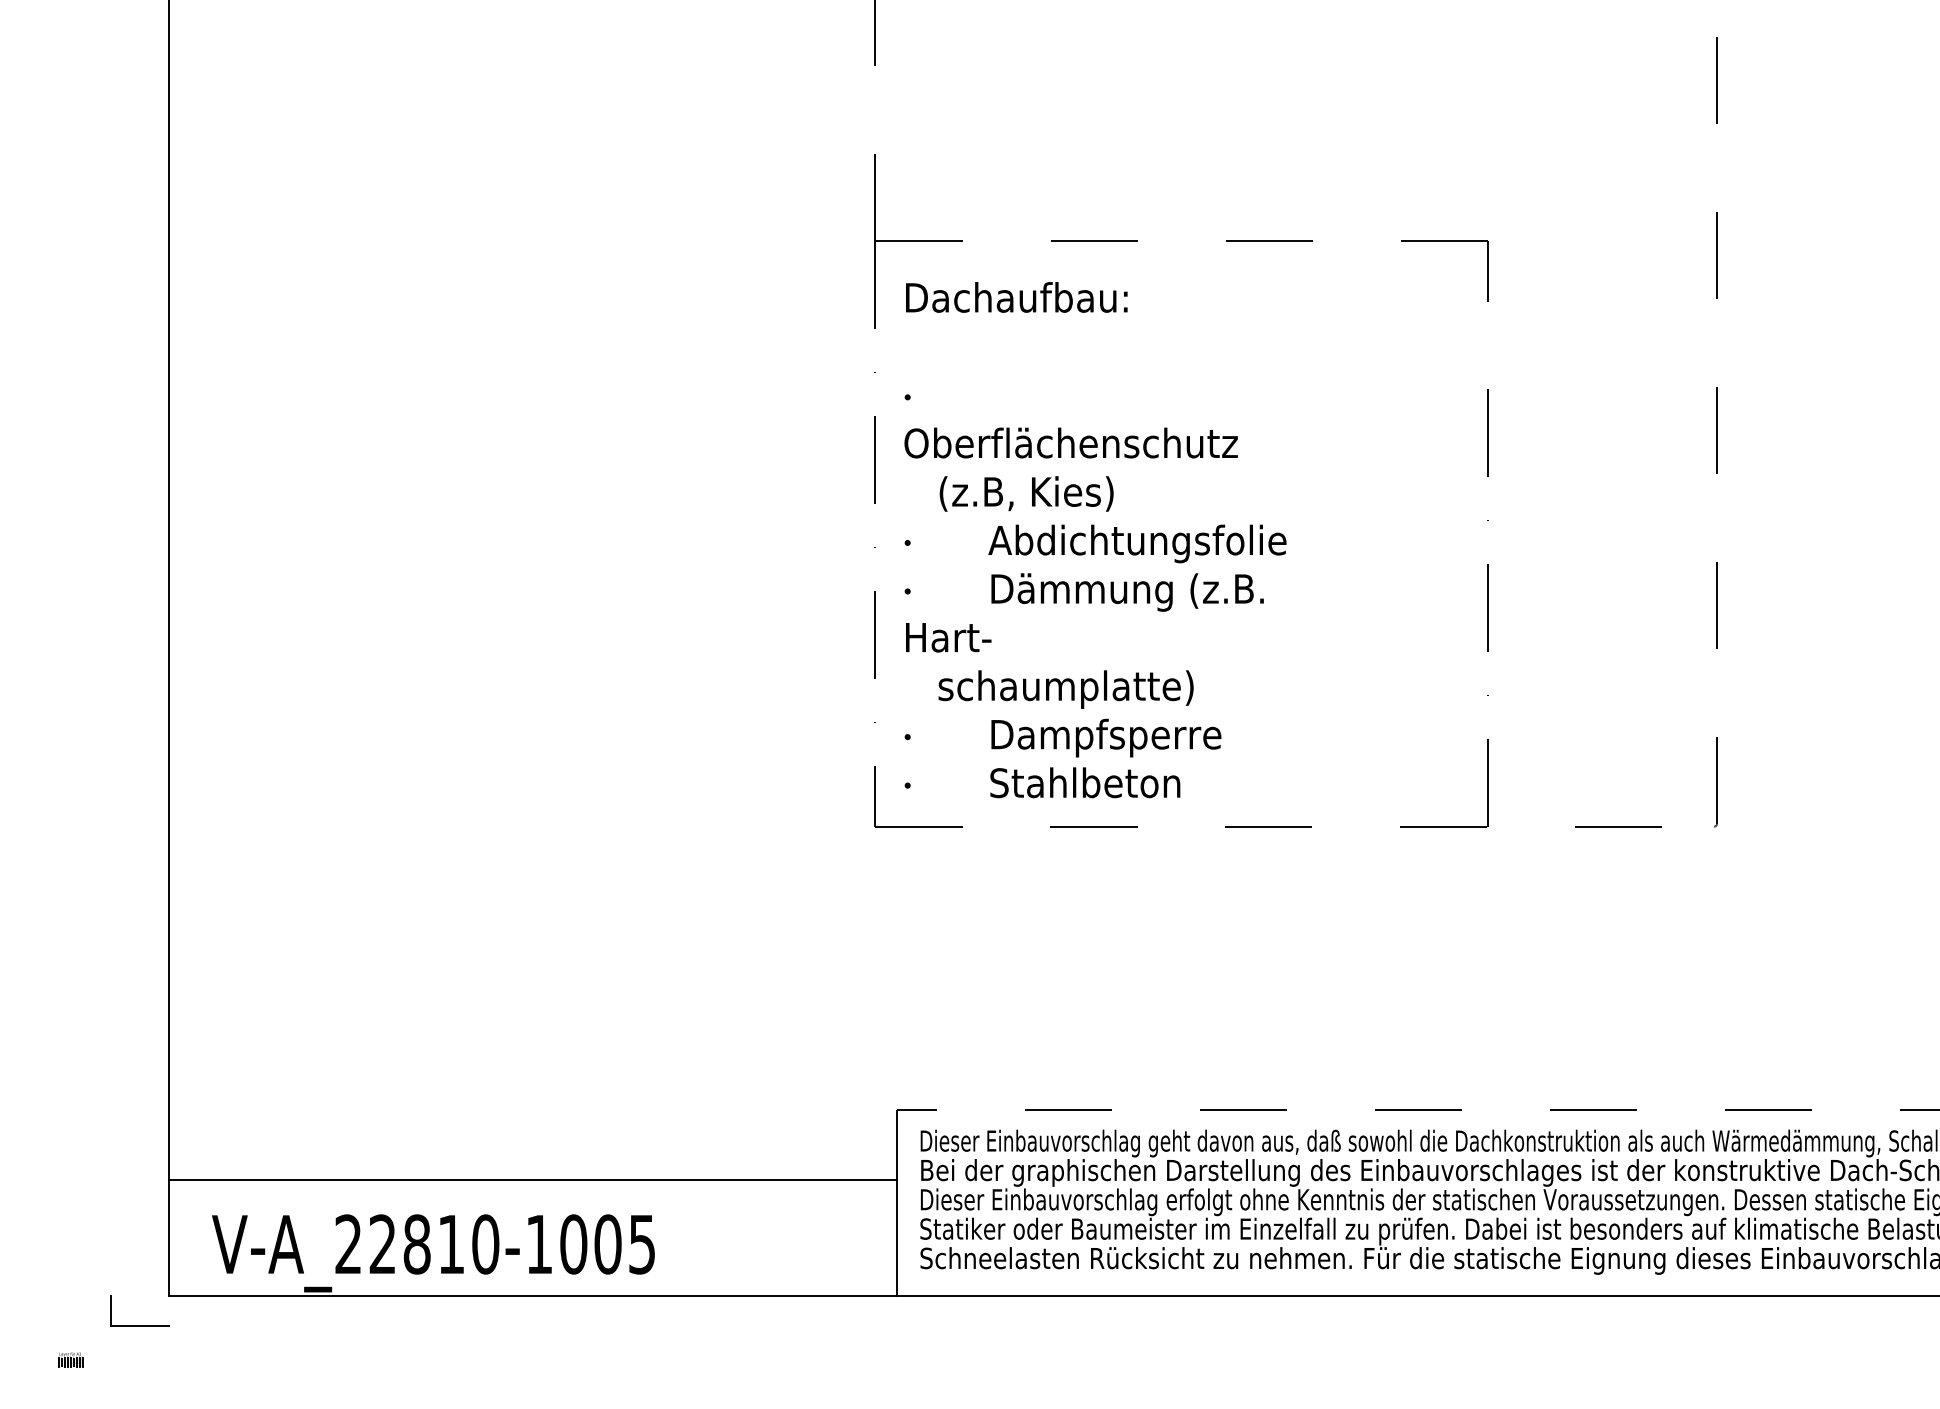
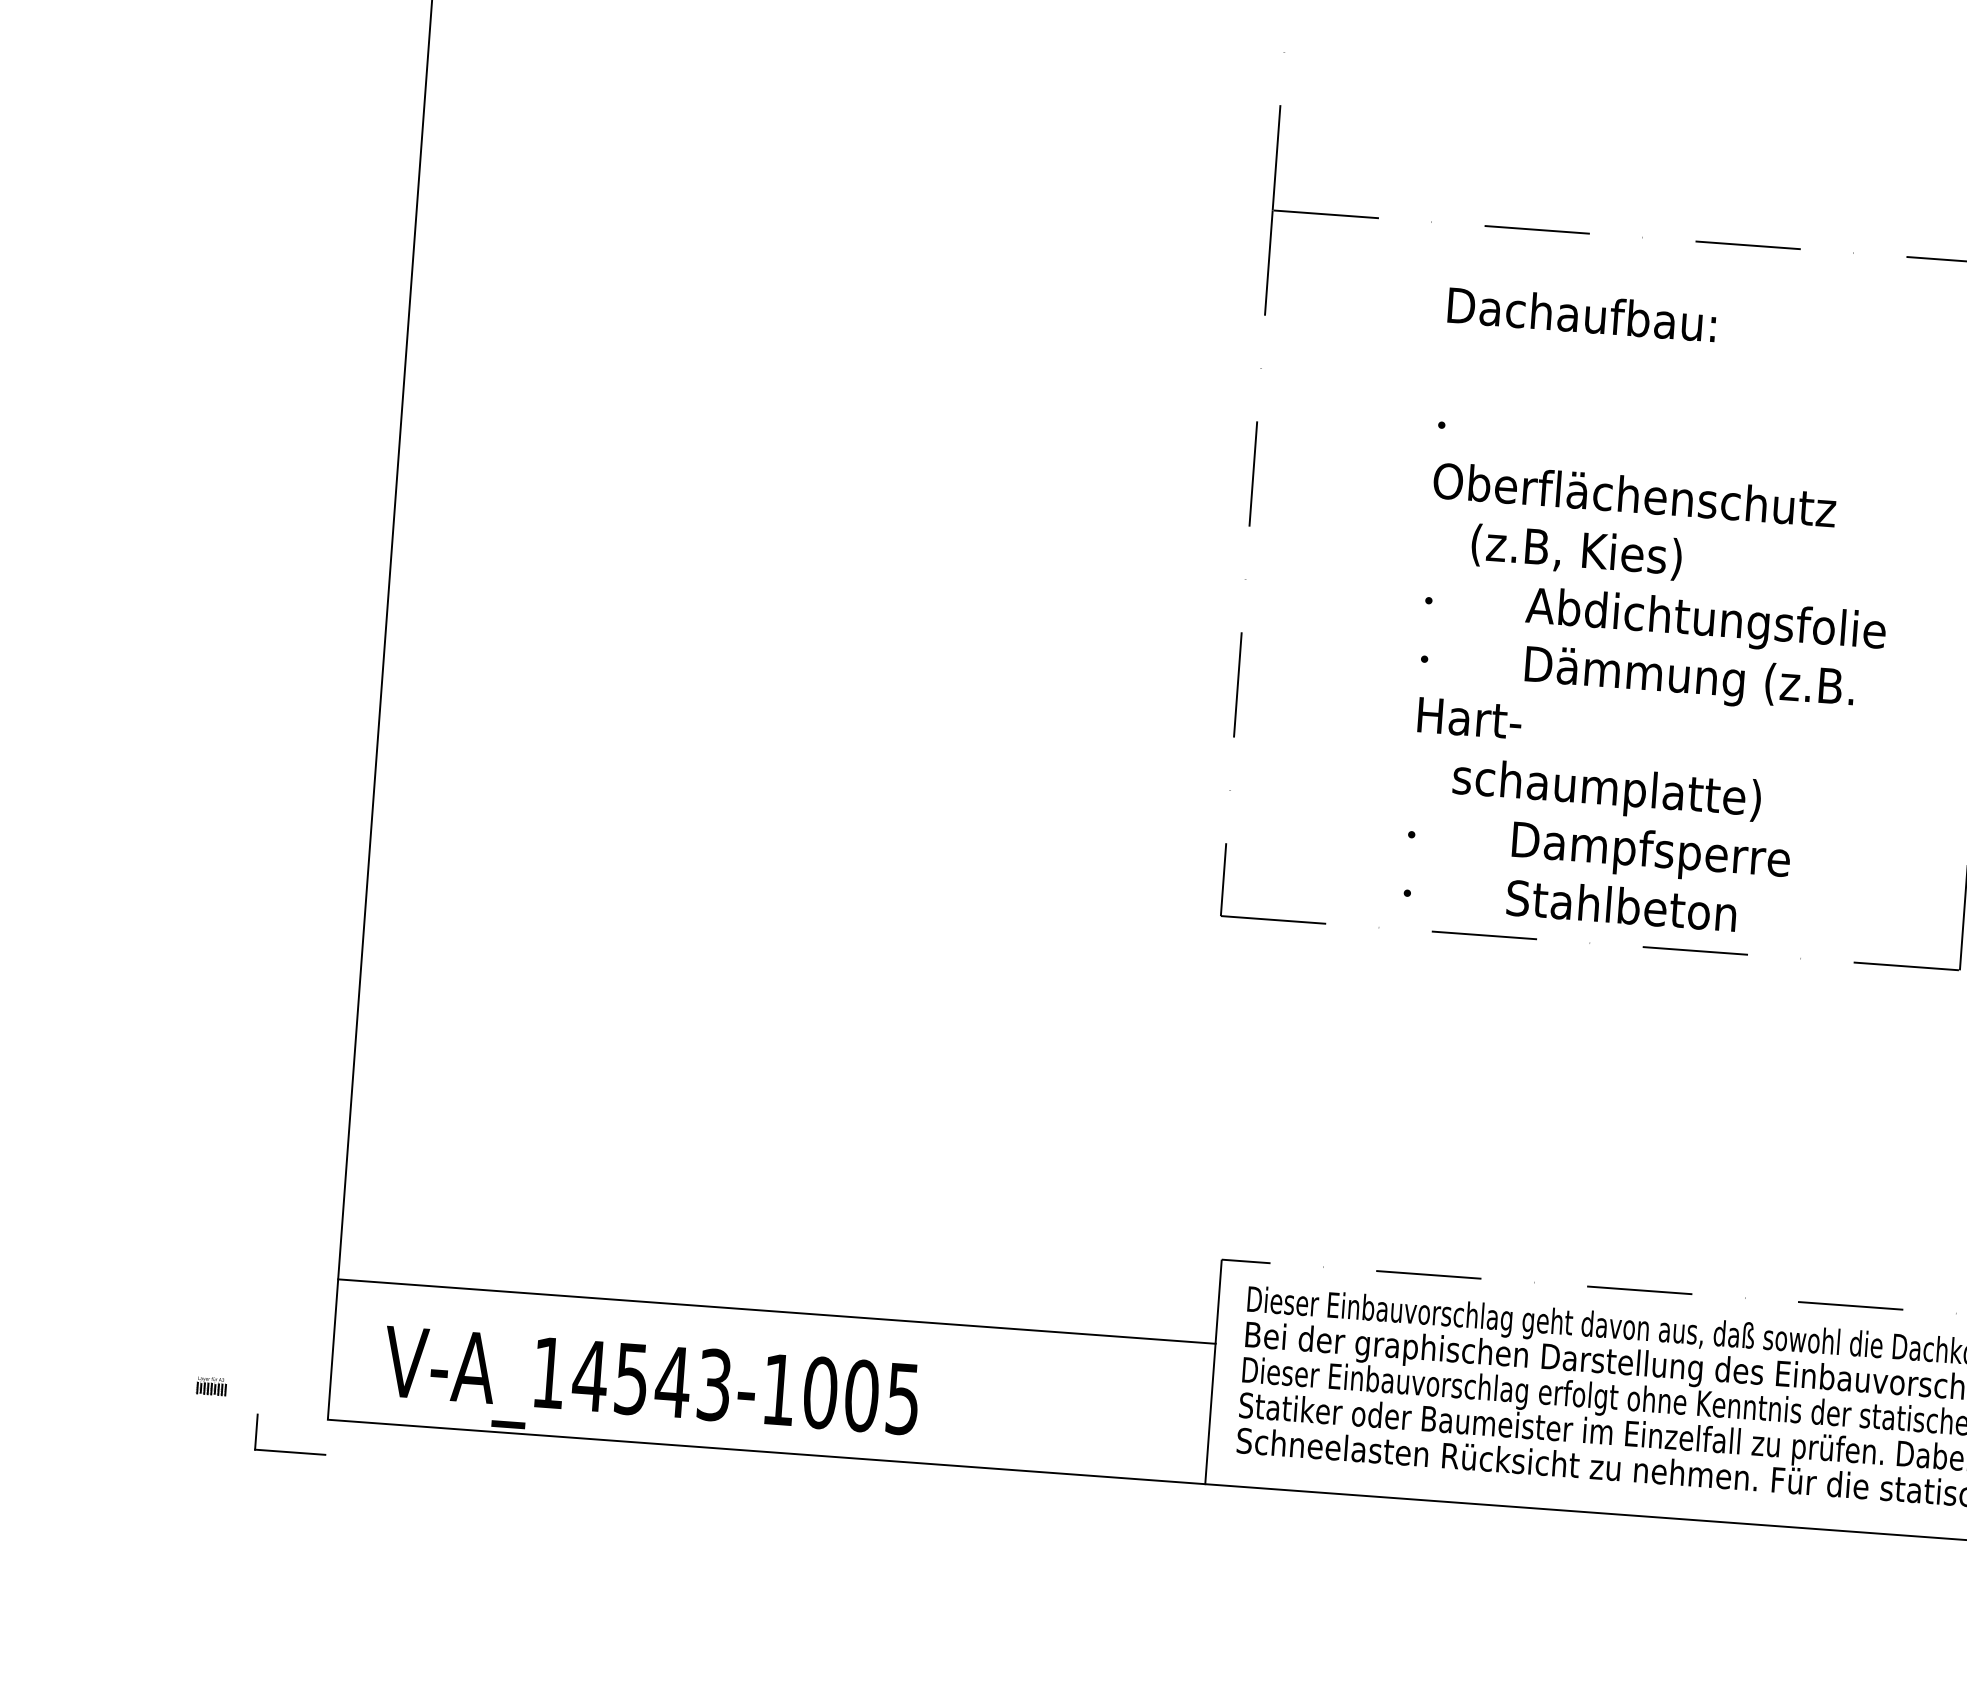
text: (1095, 540) -> (1655, 614), moved
text: (417, 1244) -> (632, 1379), V-A_22810-1005 -> V-A_14543-1005
part: (70, 1359) -> (211, 1385), moved

